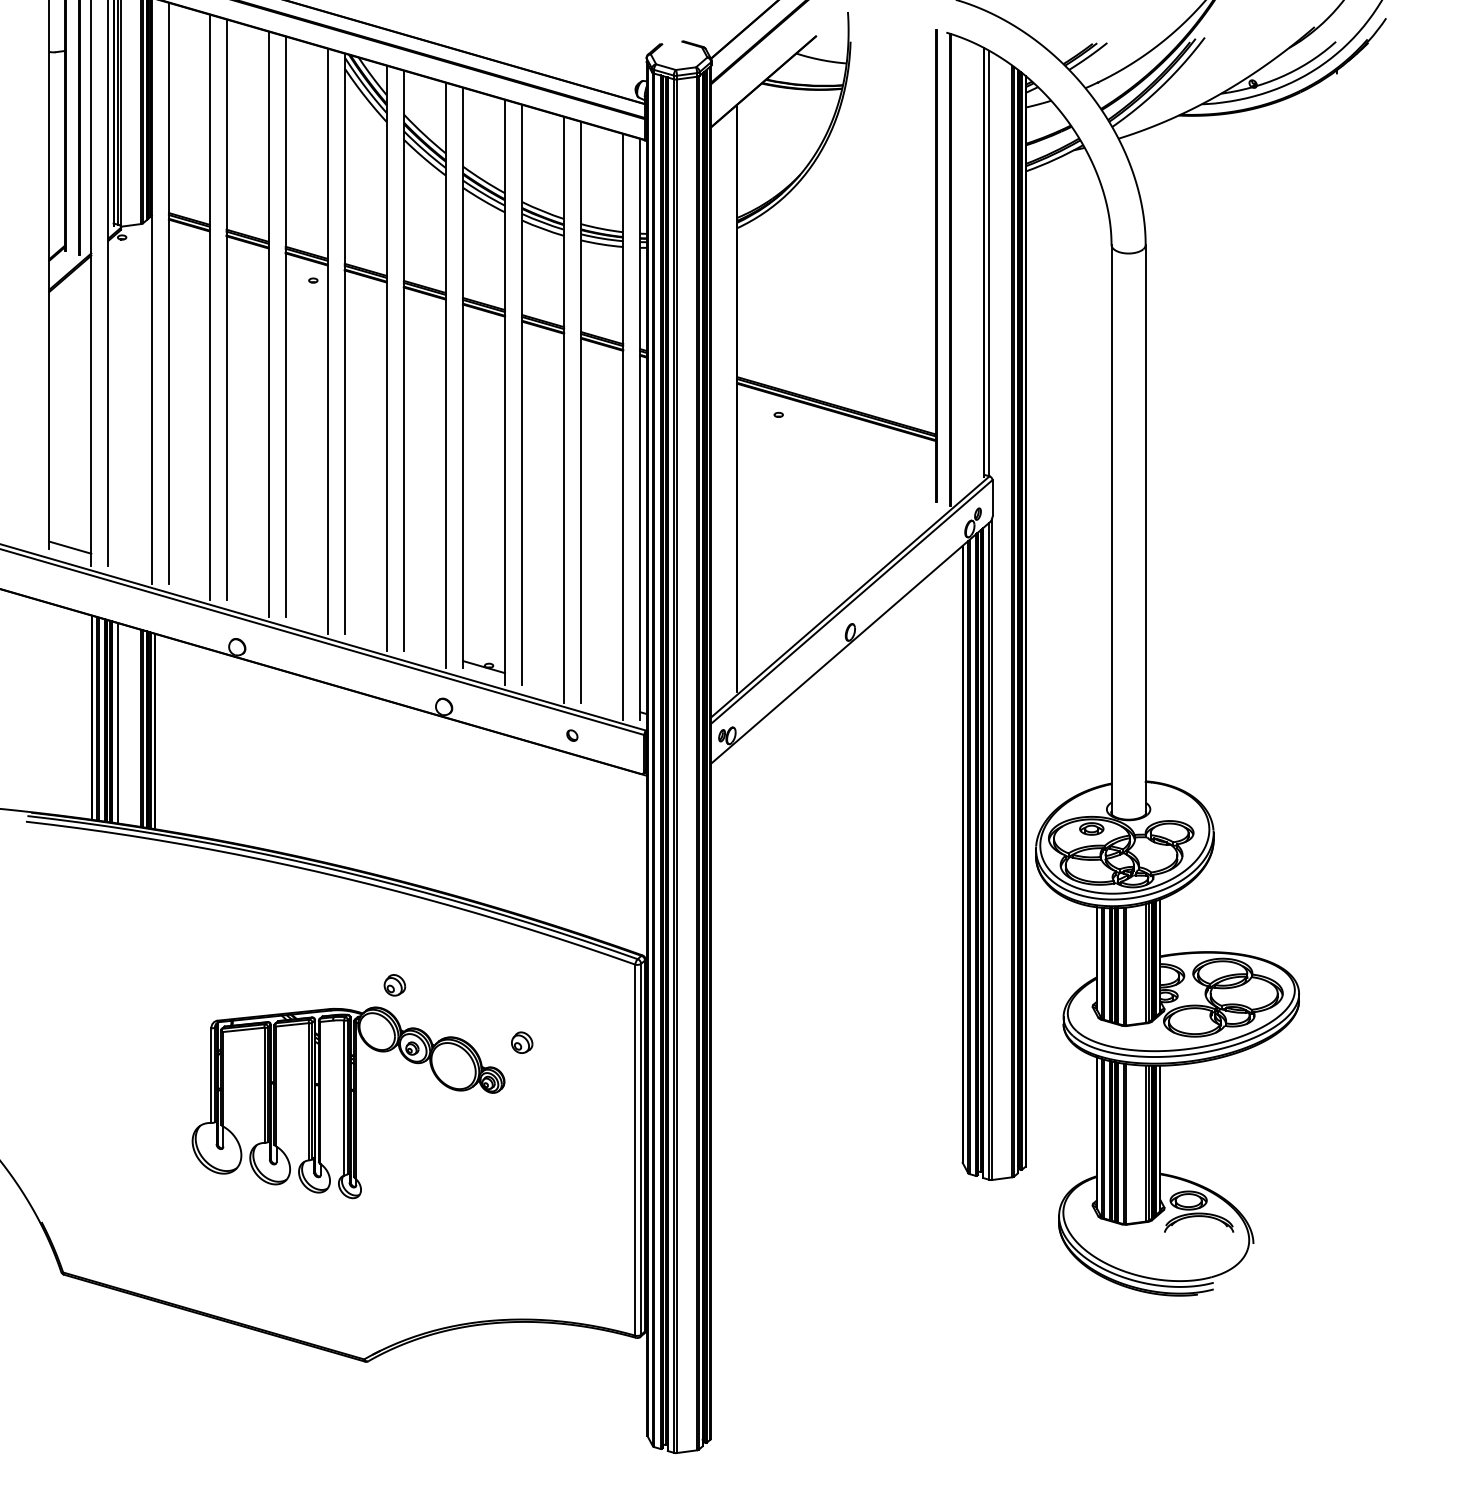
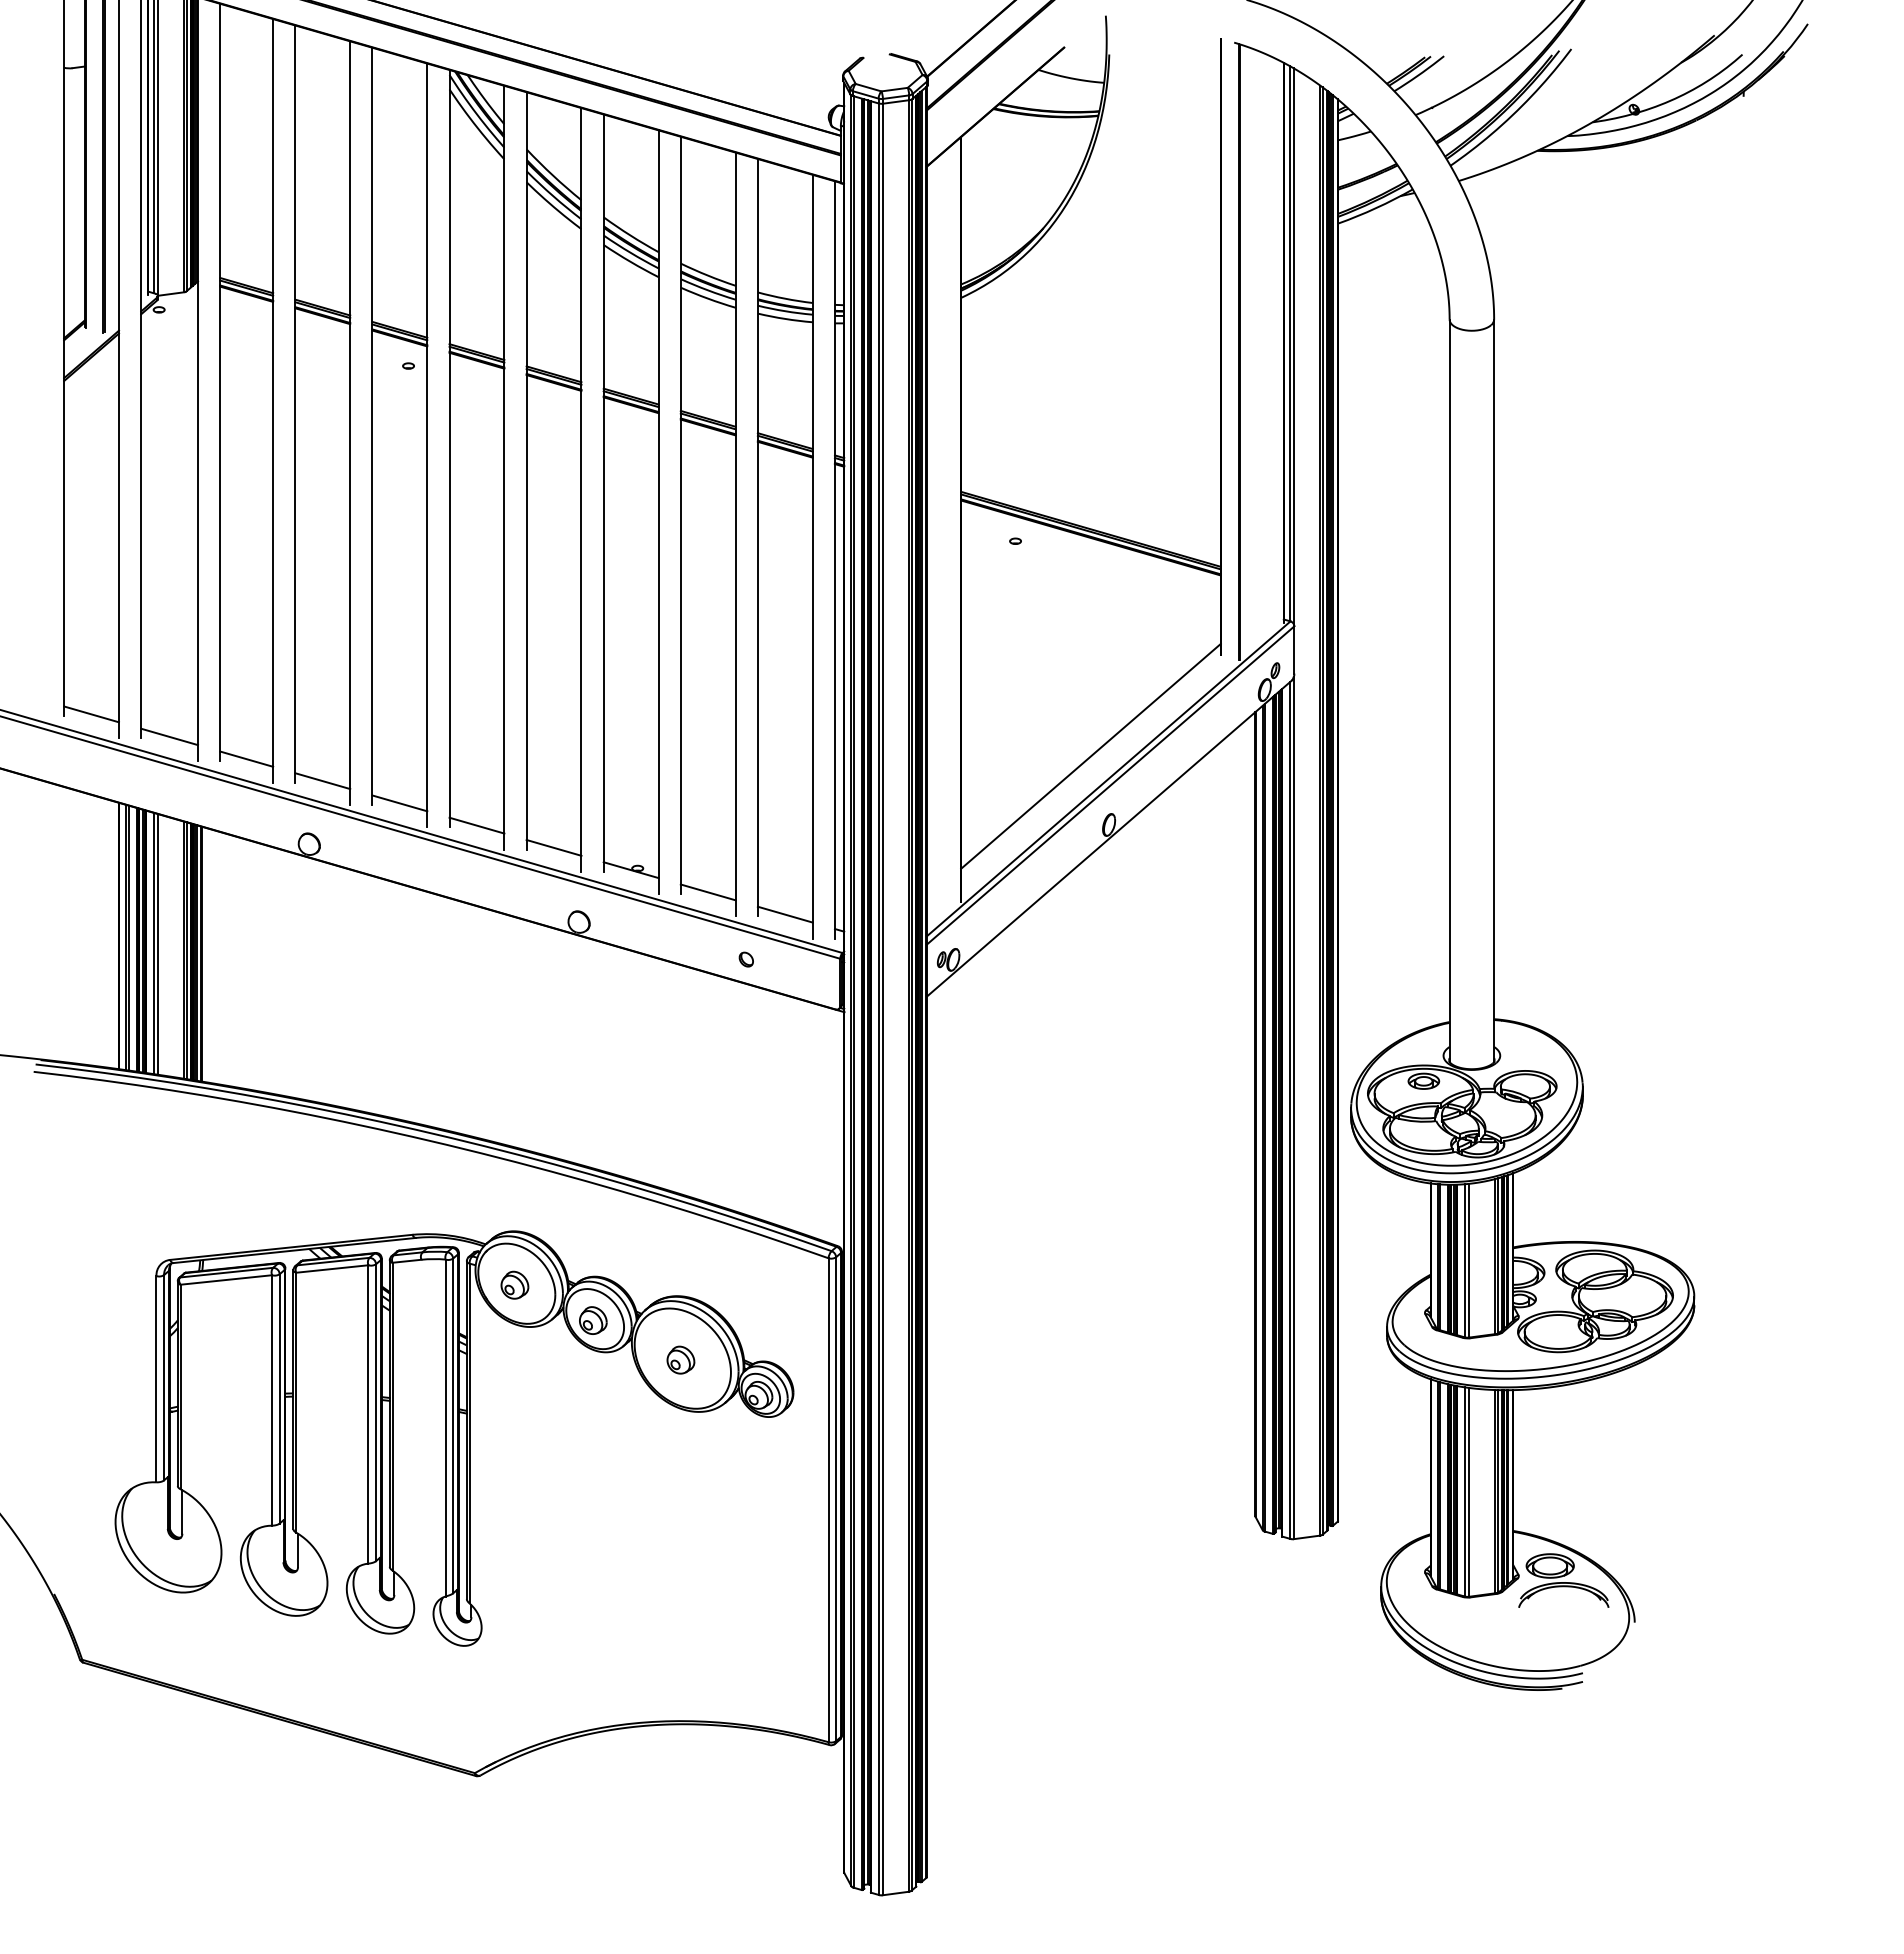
line: (991, 265) -> (1293, 346), added
line: (130, 564) -> (169, 736), added
line: (836, 579) -> (1090, 755), added
line: (189, 581) -> (246, 758), added
line: (247, 599) -> (322, 781), added
line: (306, 615) -> (399, 803), added
line: (365, 632) -> (476, 825), added
line: (424, 649) -> (553, 847), added
line: (542, 684) -> (707, 892), added
line: (601, 701) -> (784, 914), added
line: (120, 723) -> (157, 943), added
part: (348, 1102) -> (454, 1438), size x1.67

